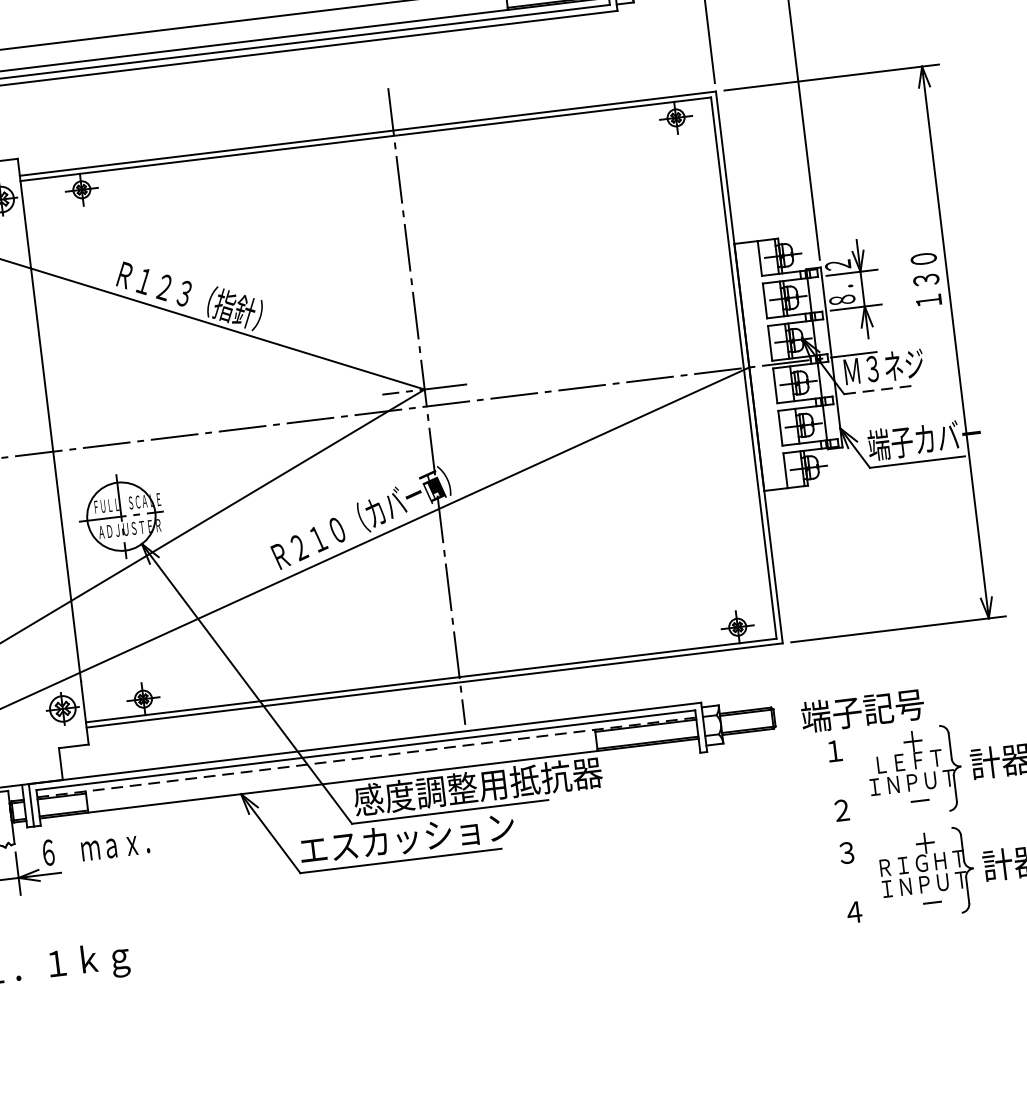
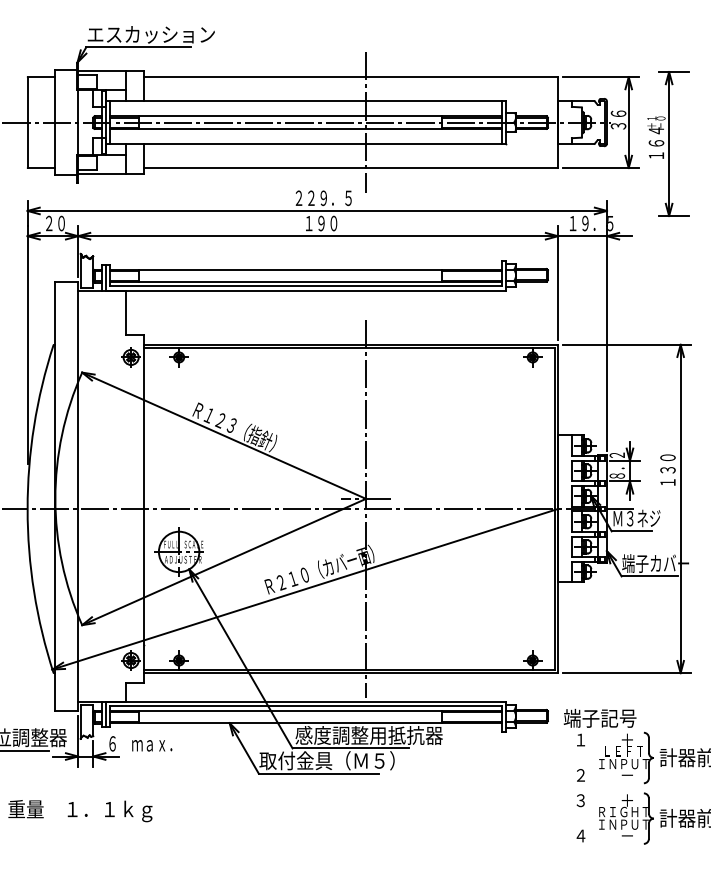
line: (879, 390) -> (632, 531), dashed -> solid
line: (365, 757) -> (305, 710), dashed -> solid
text: (411, 837) -> (326, 760), エスカッション -> 取付金具（Ｍ５）

